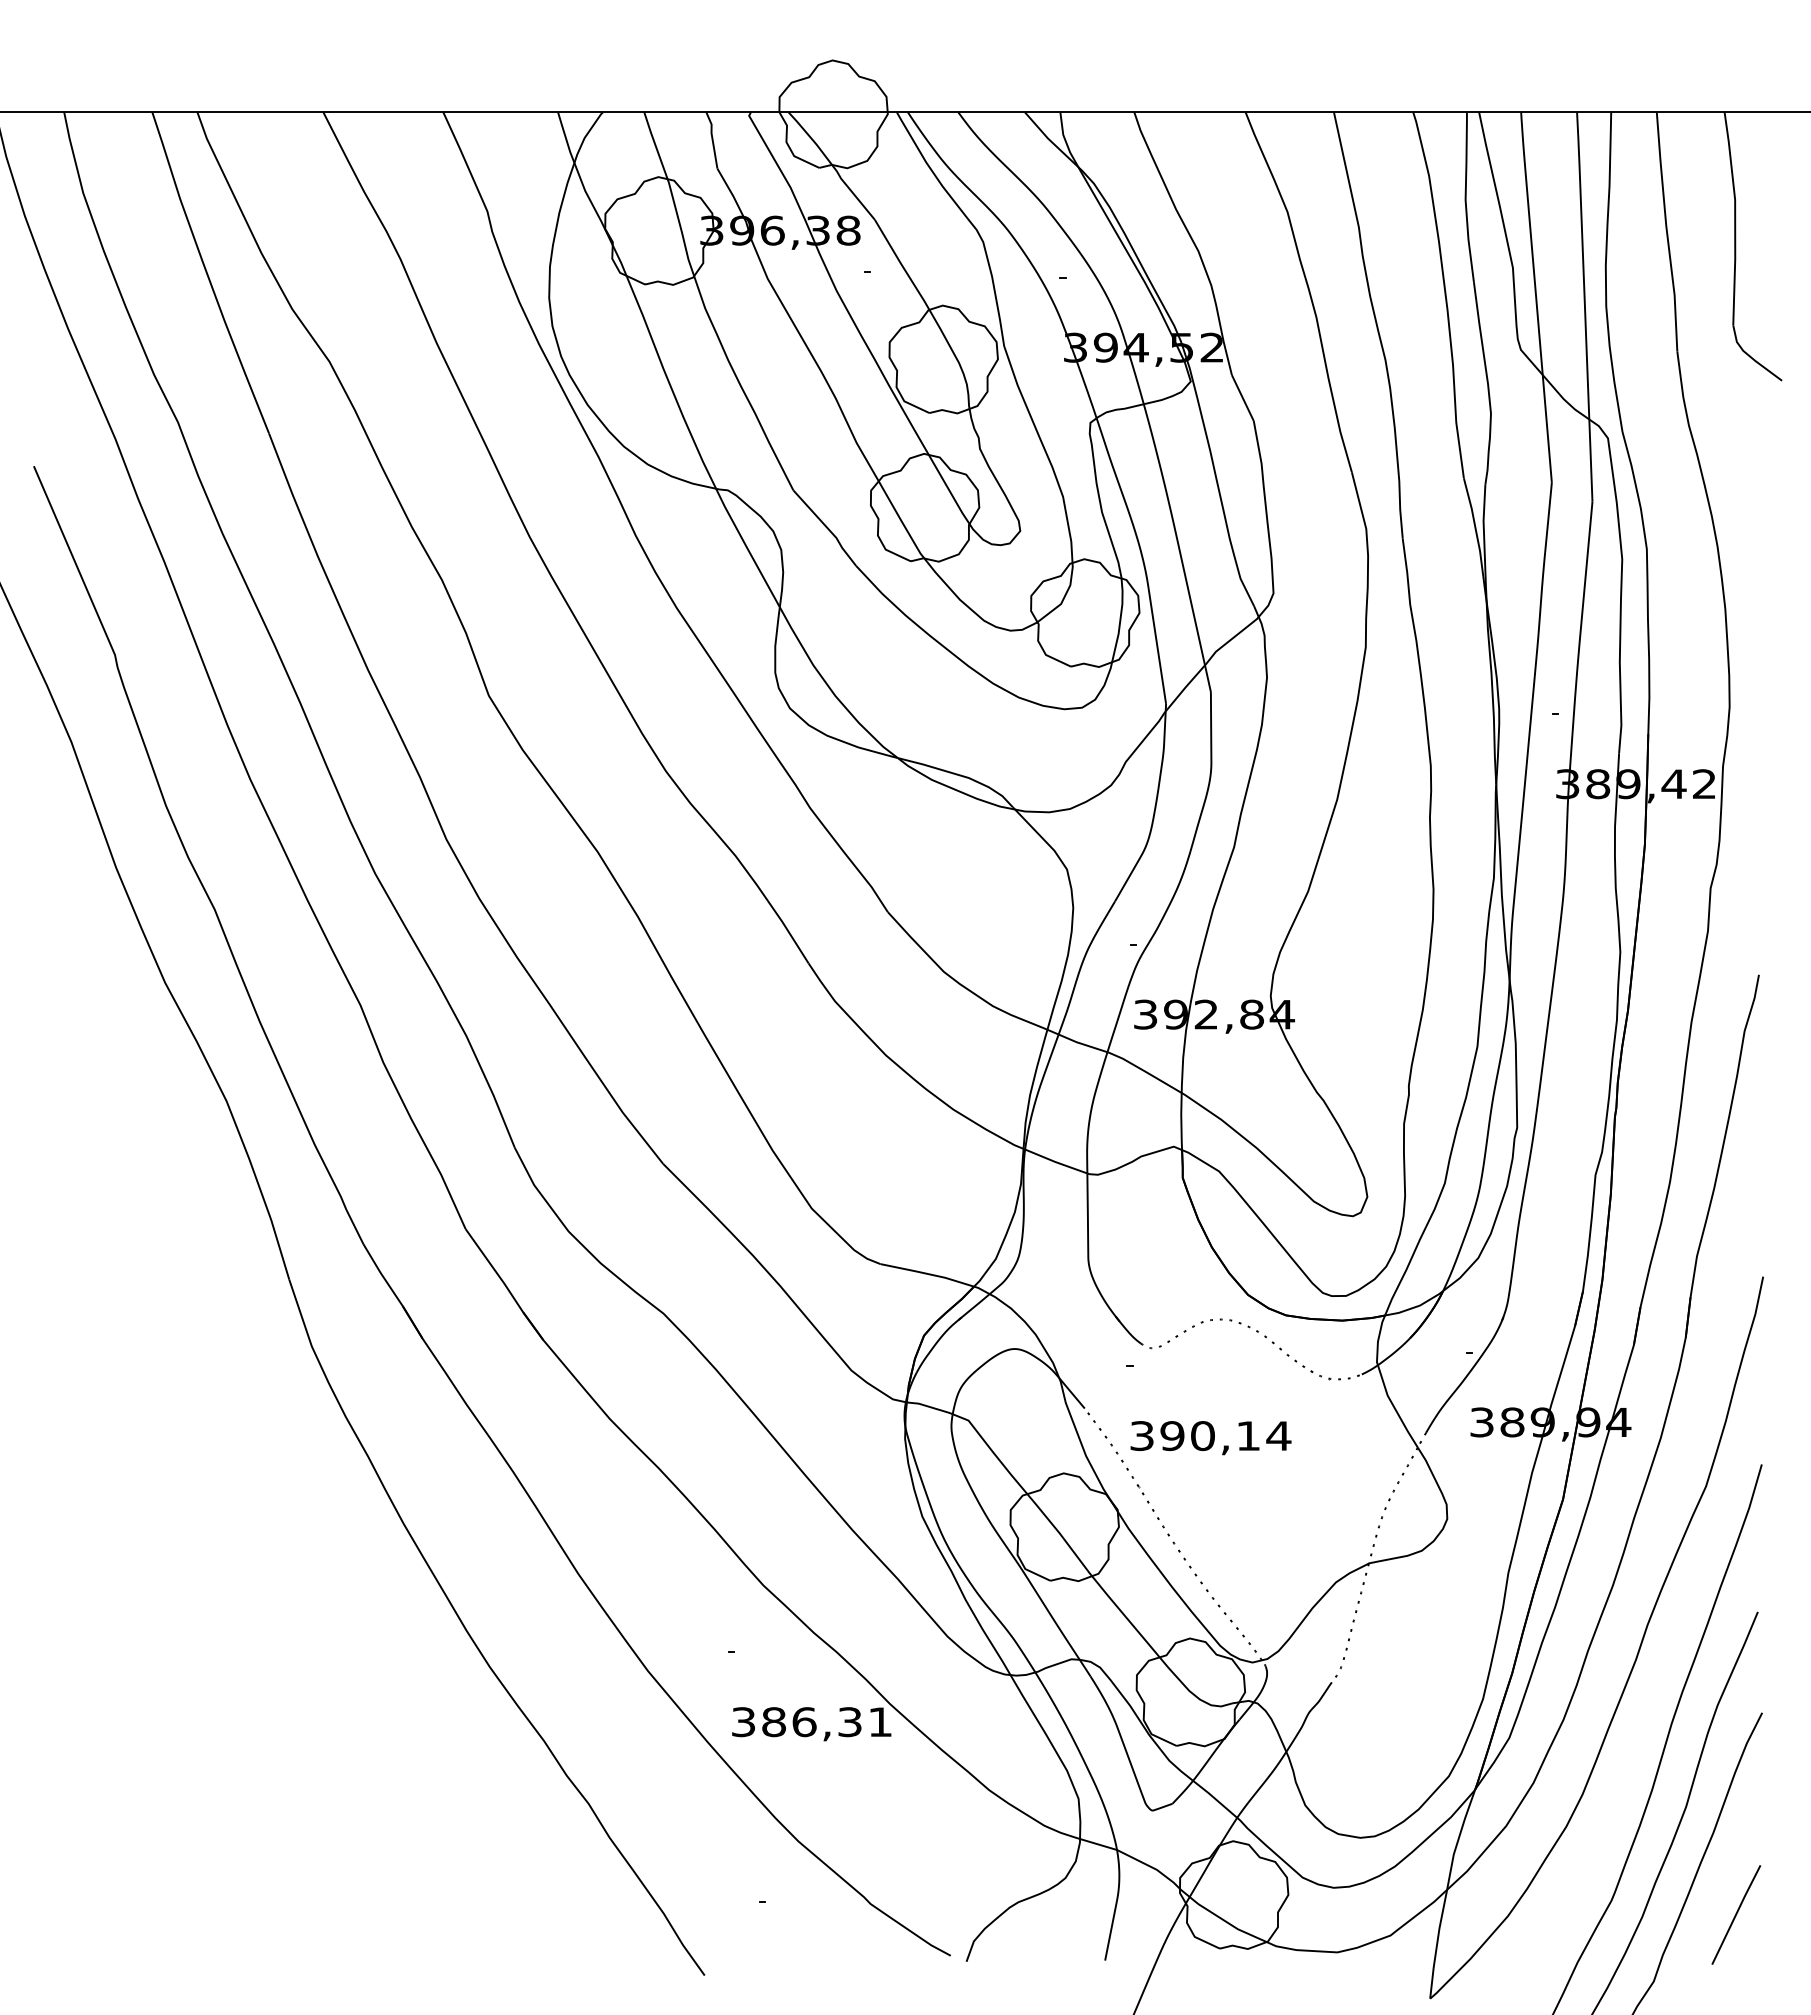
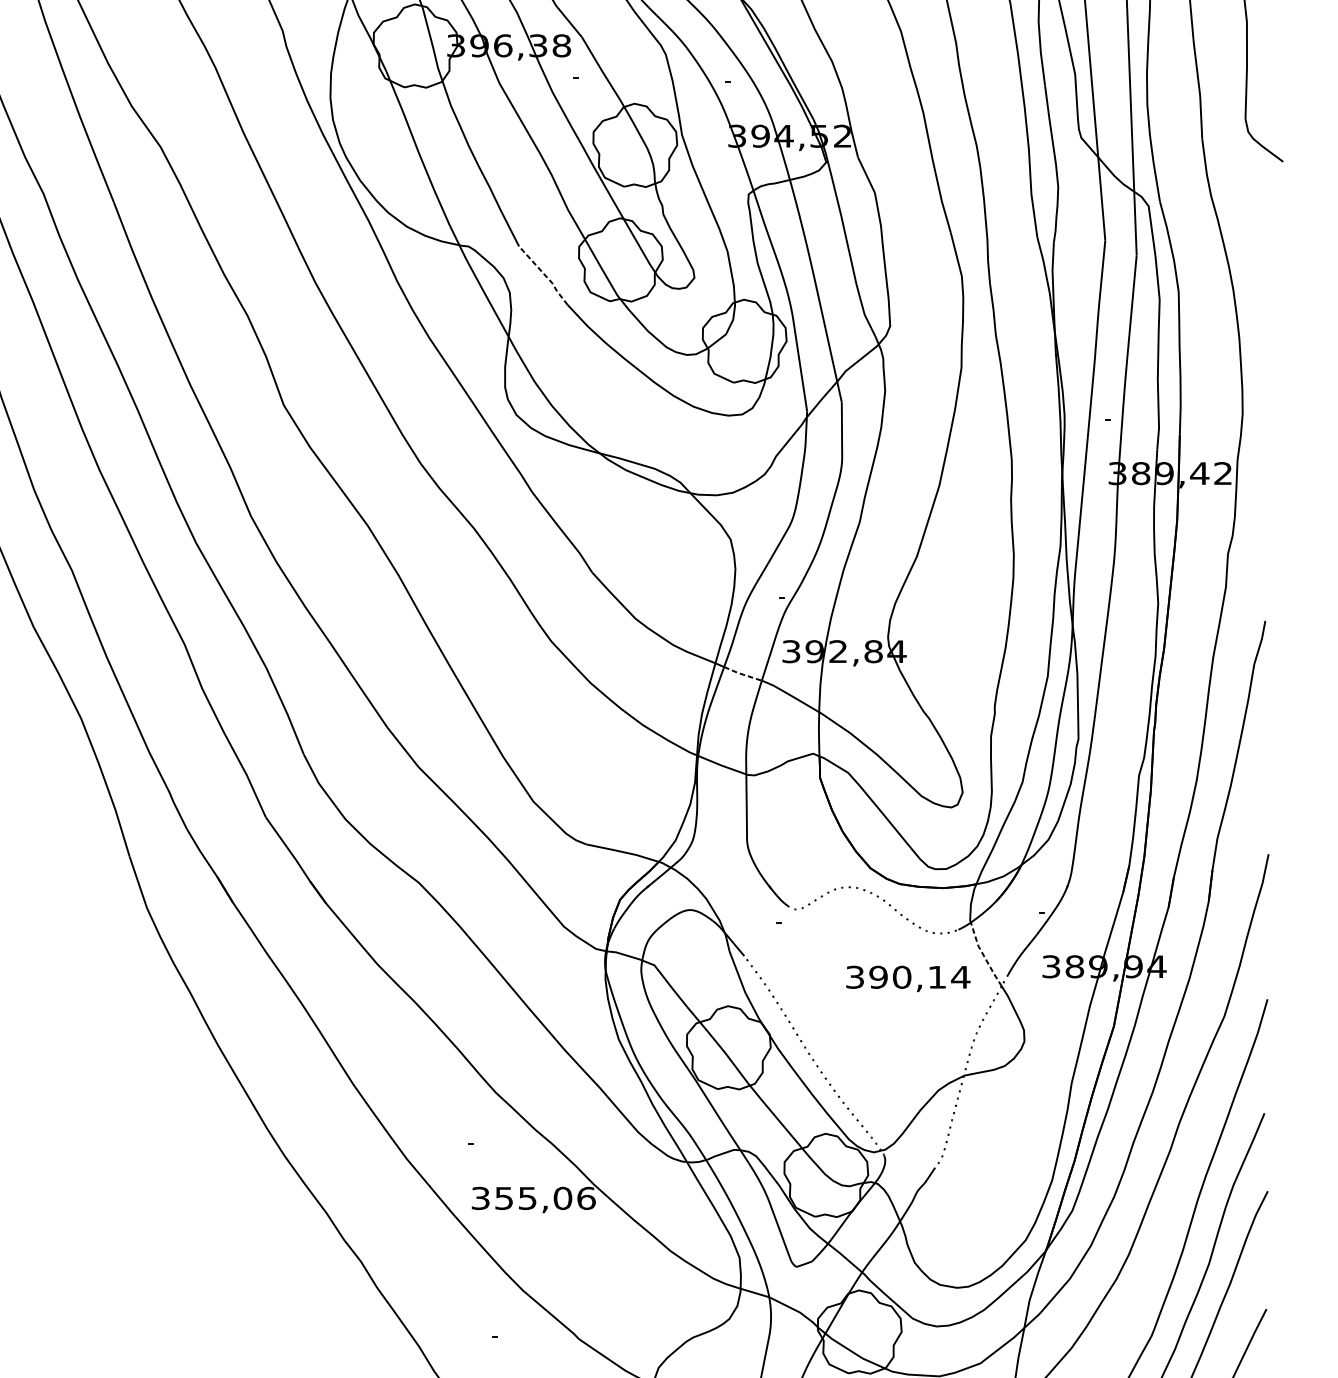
line: (827, 527) -> (545, 275), solid -> dashed
line: (1082, 1044) -> (742, 674), solid -> dashed
line: (1394, 1407) -> (983, 955), solid -> dashed
text: (1210, 1438) -> (907, 979), moved
text: (827, 1722) -> (545, 1198), 386,31 -> 355,06

